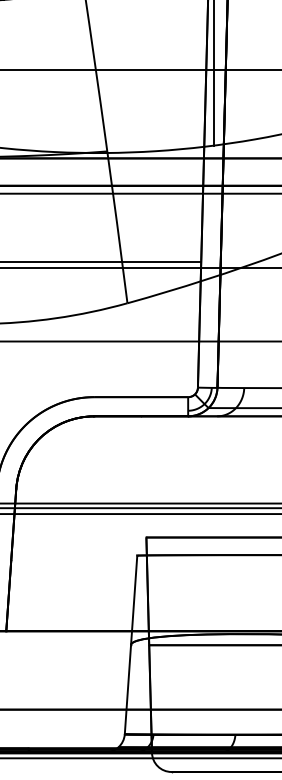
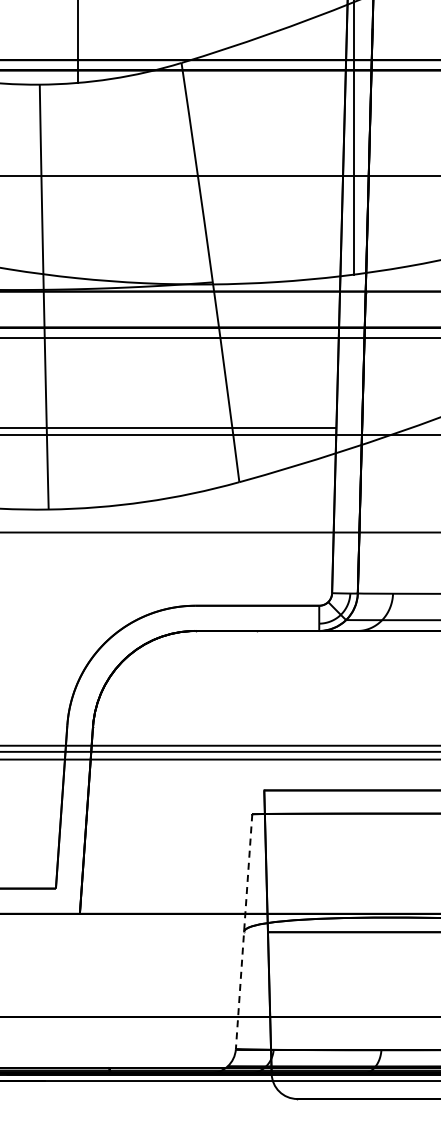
line: (131, 644) -> (244, 931), solid -> dashed

